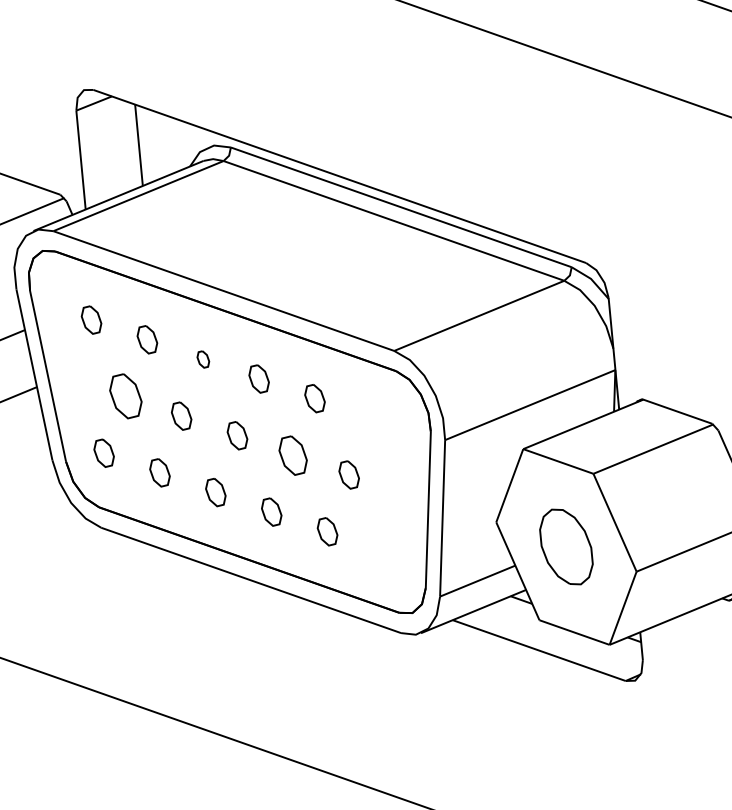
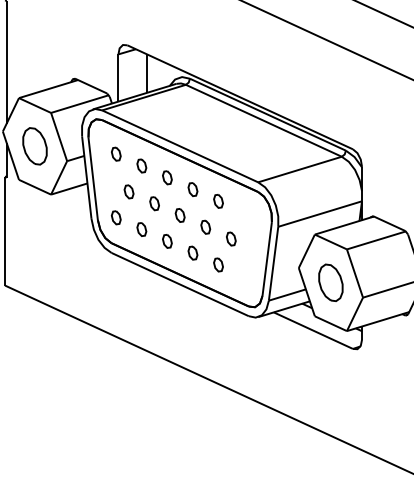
part: (203, 358) -> (167, 177), size x1.67
part: (124, 395) -> (128, 191), size x0.62
part: (292, 453) -> (205, 226), size x0.71

